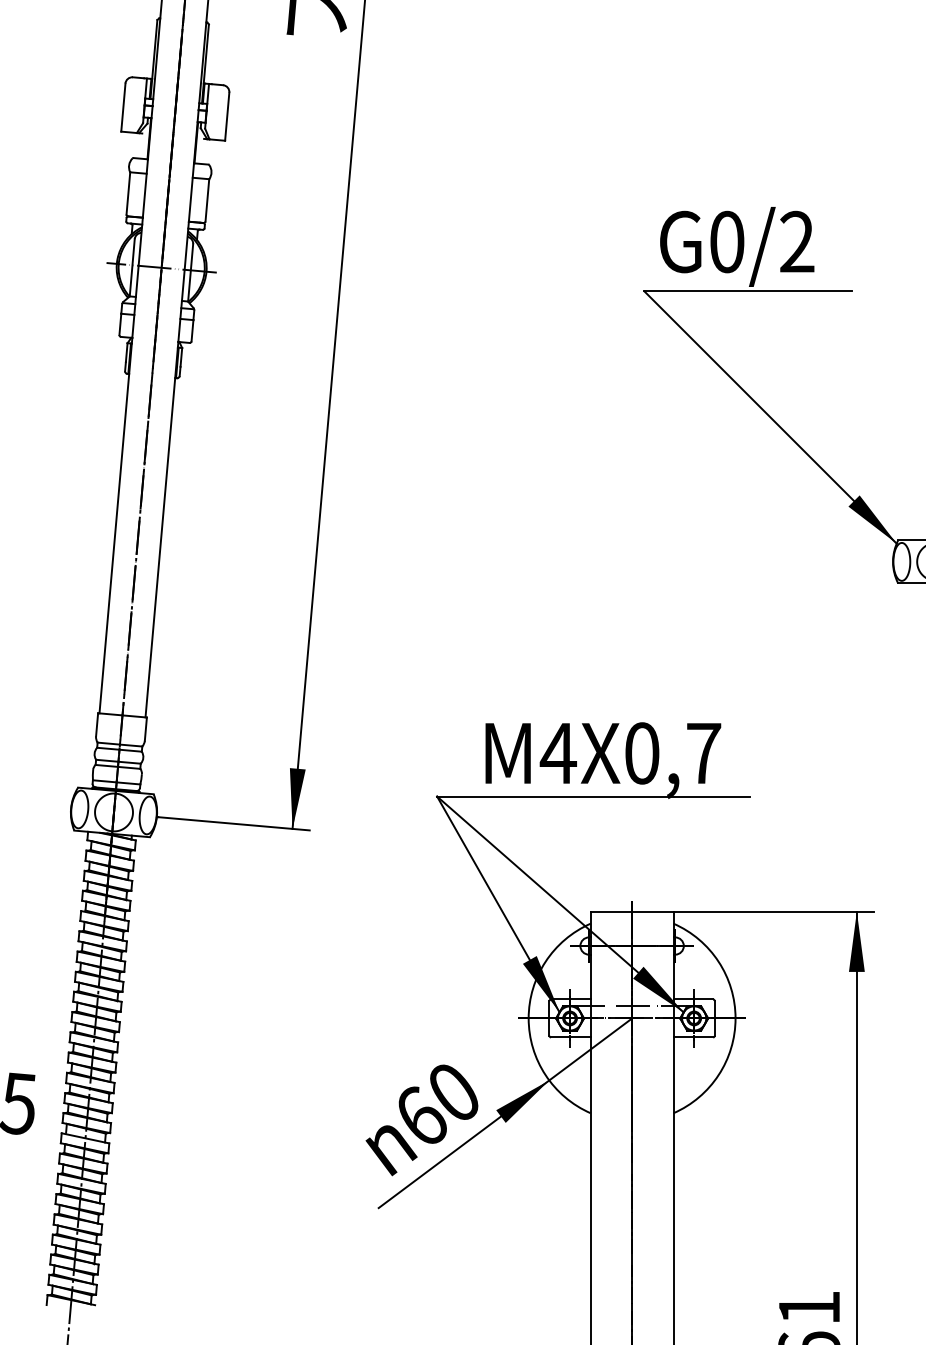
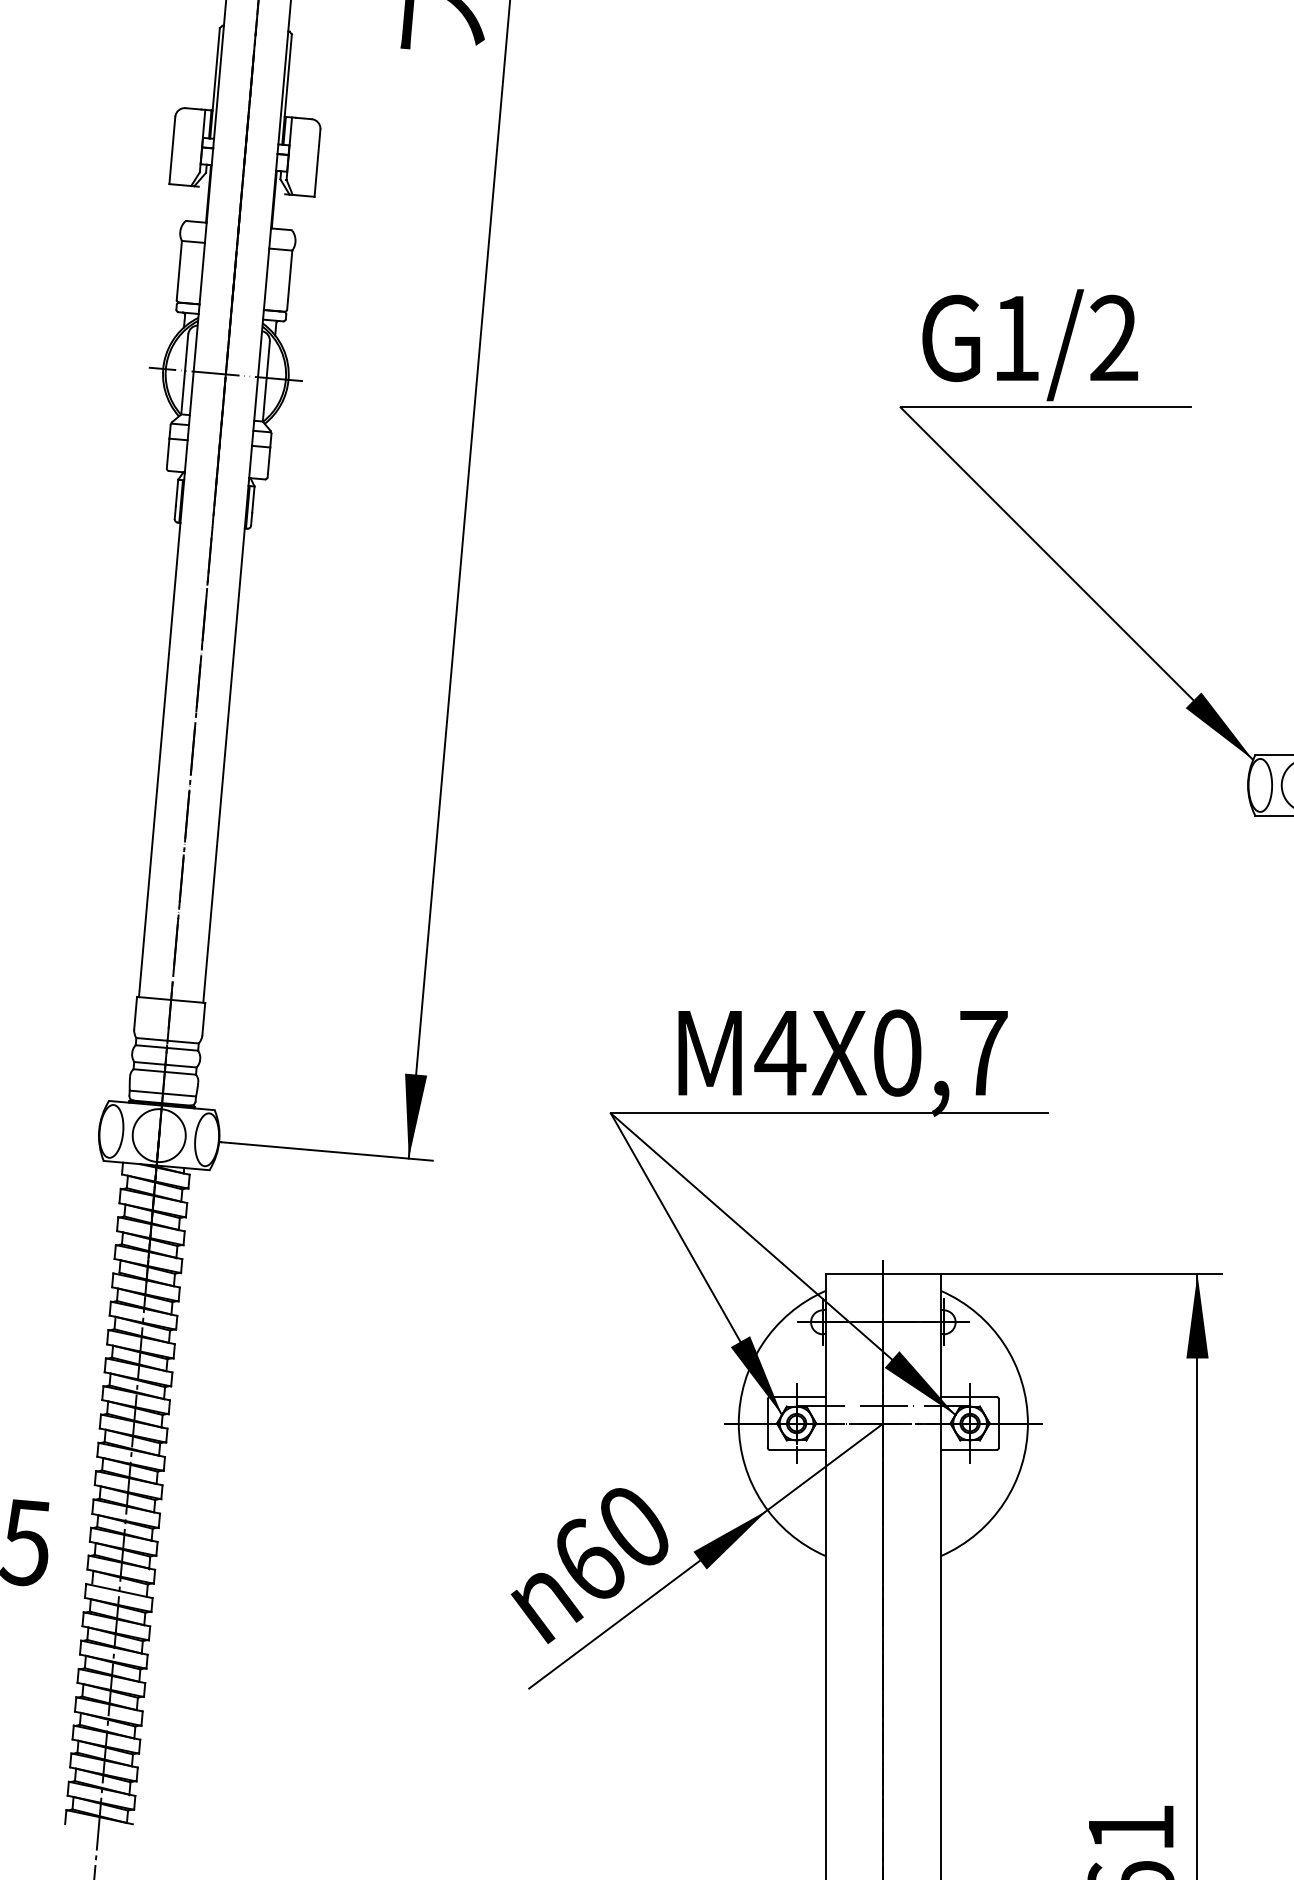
text: (727, 241) -> (1016, 337), G0/2 -> G1/2

